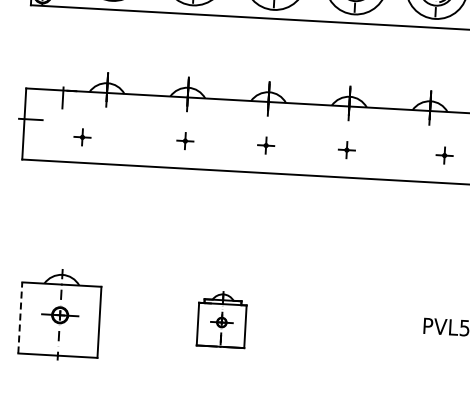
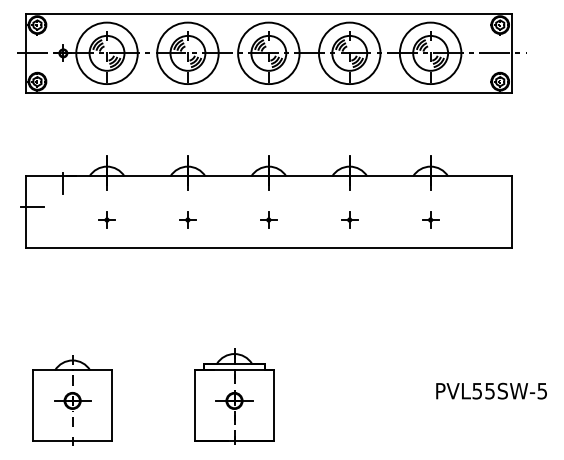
part: (81, 136) -> (106, 219), moved
part: (444, 155) -> (430, 219), moved
line: (20, 317) -> (33, 405), dashed -> solid
part: (221, 319) -> (234, 396), size x1.67

